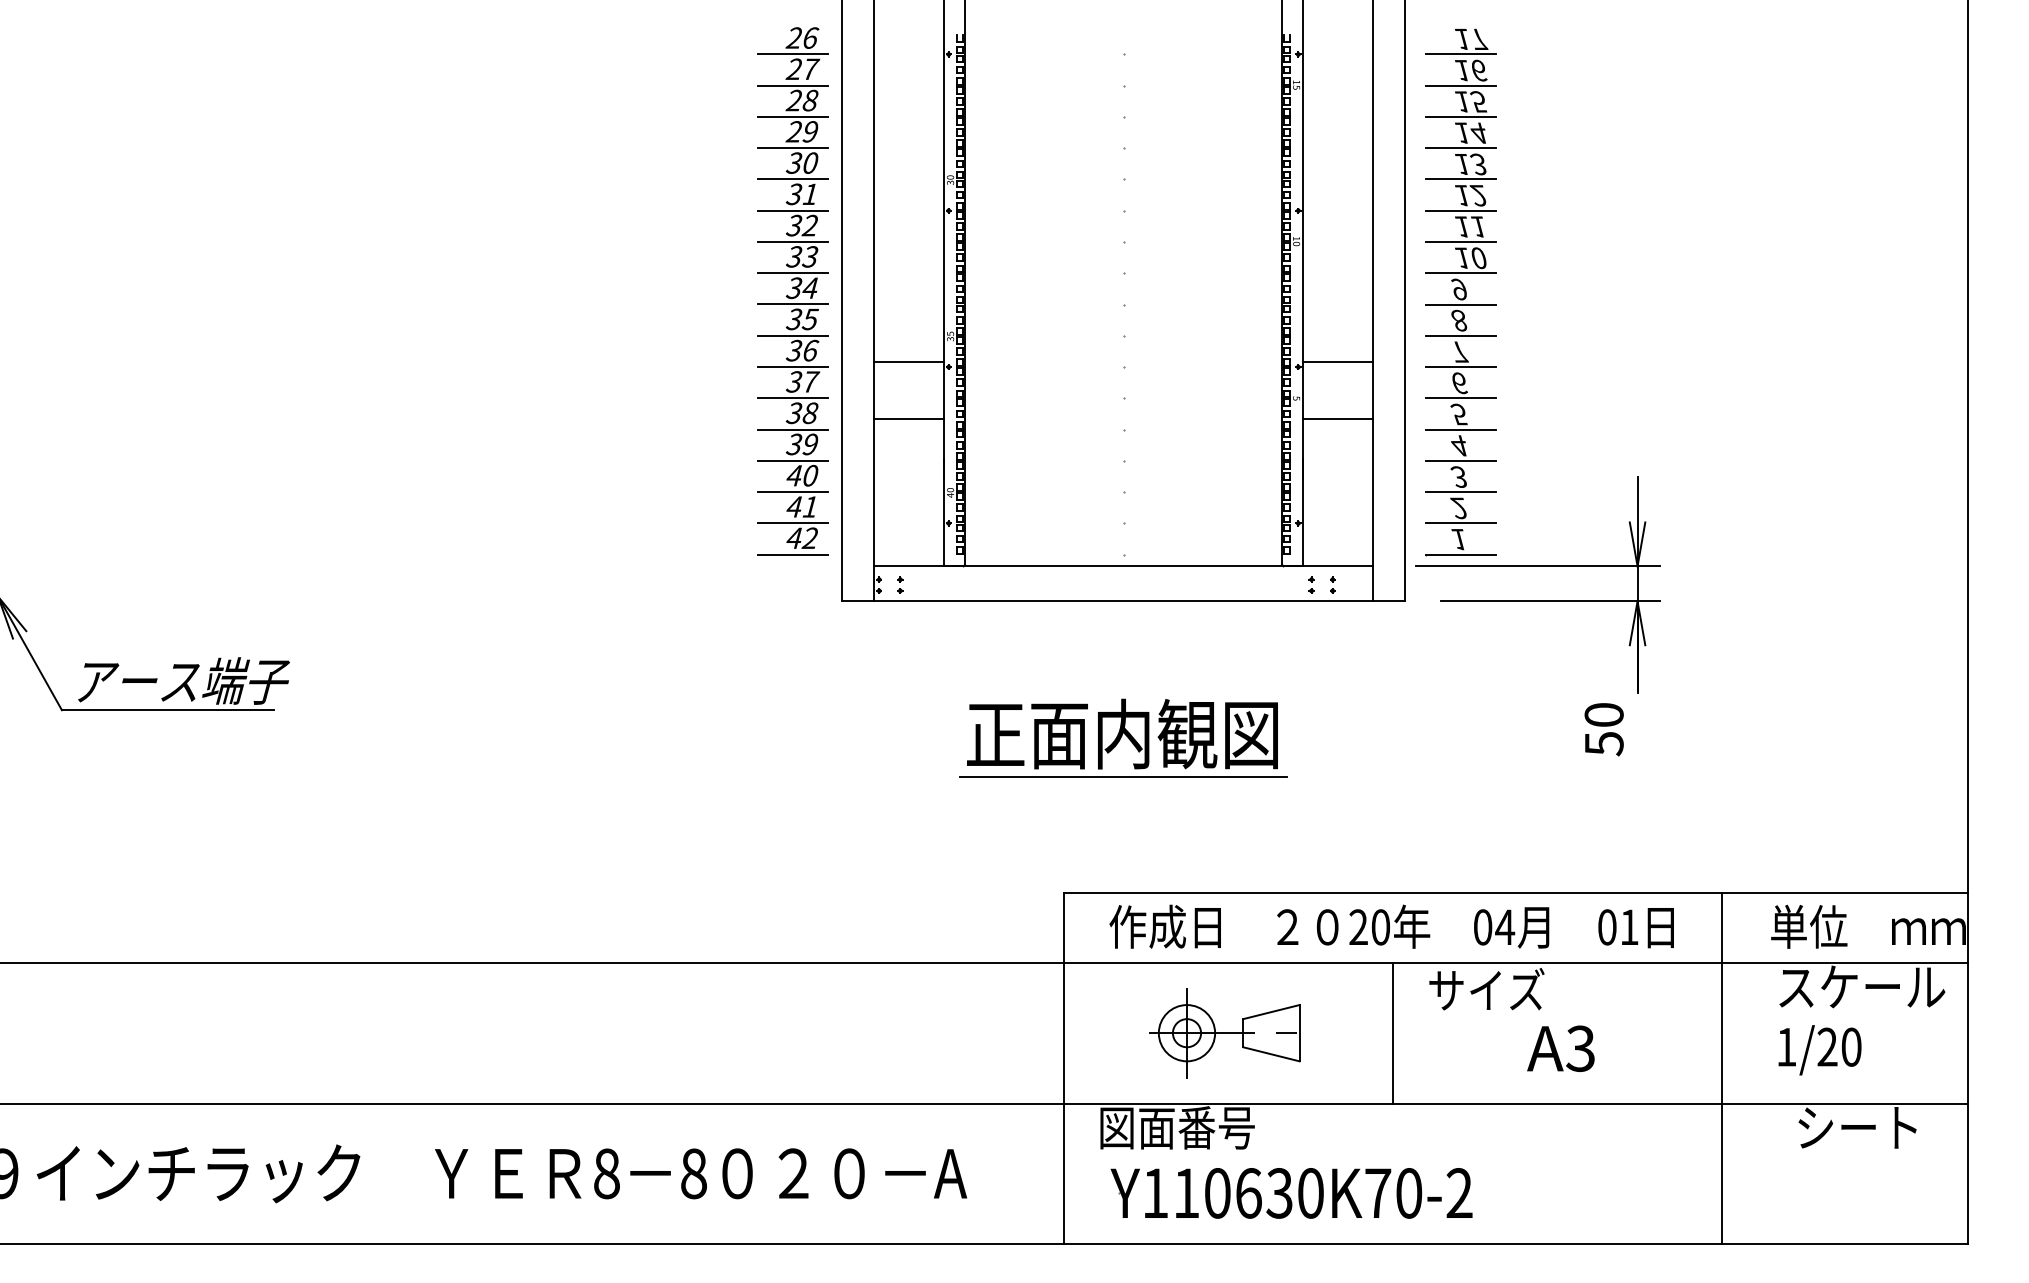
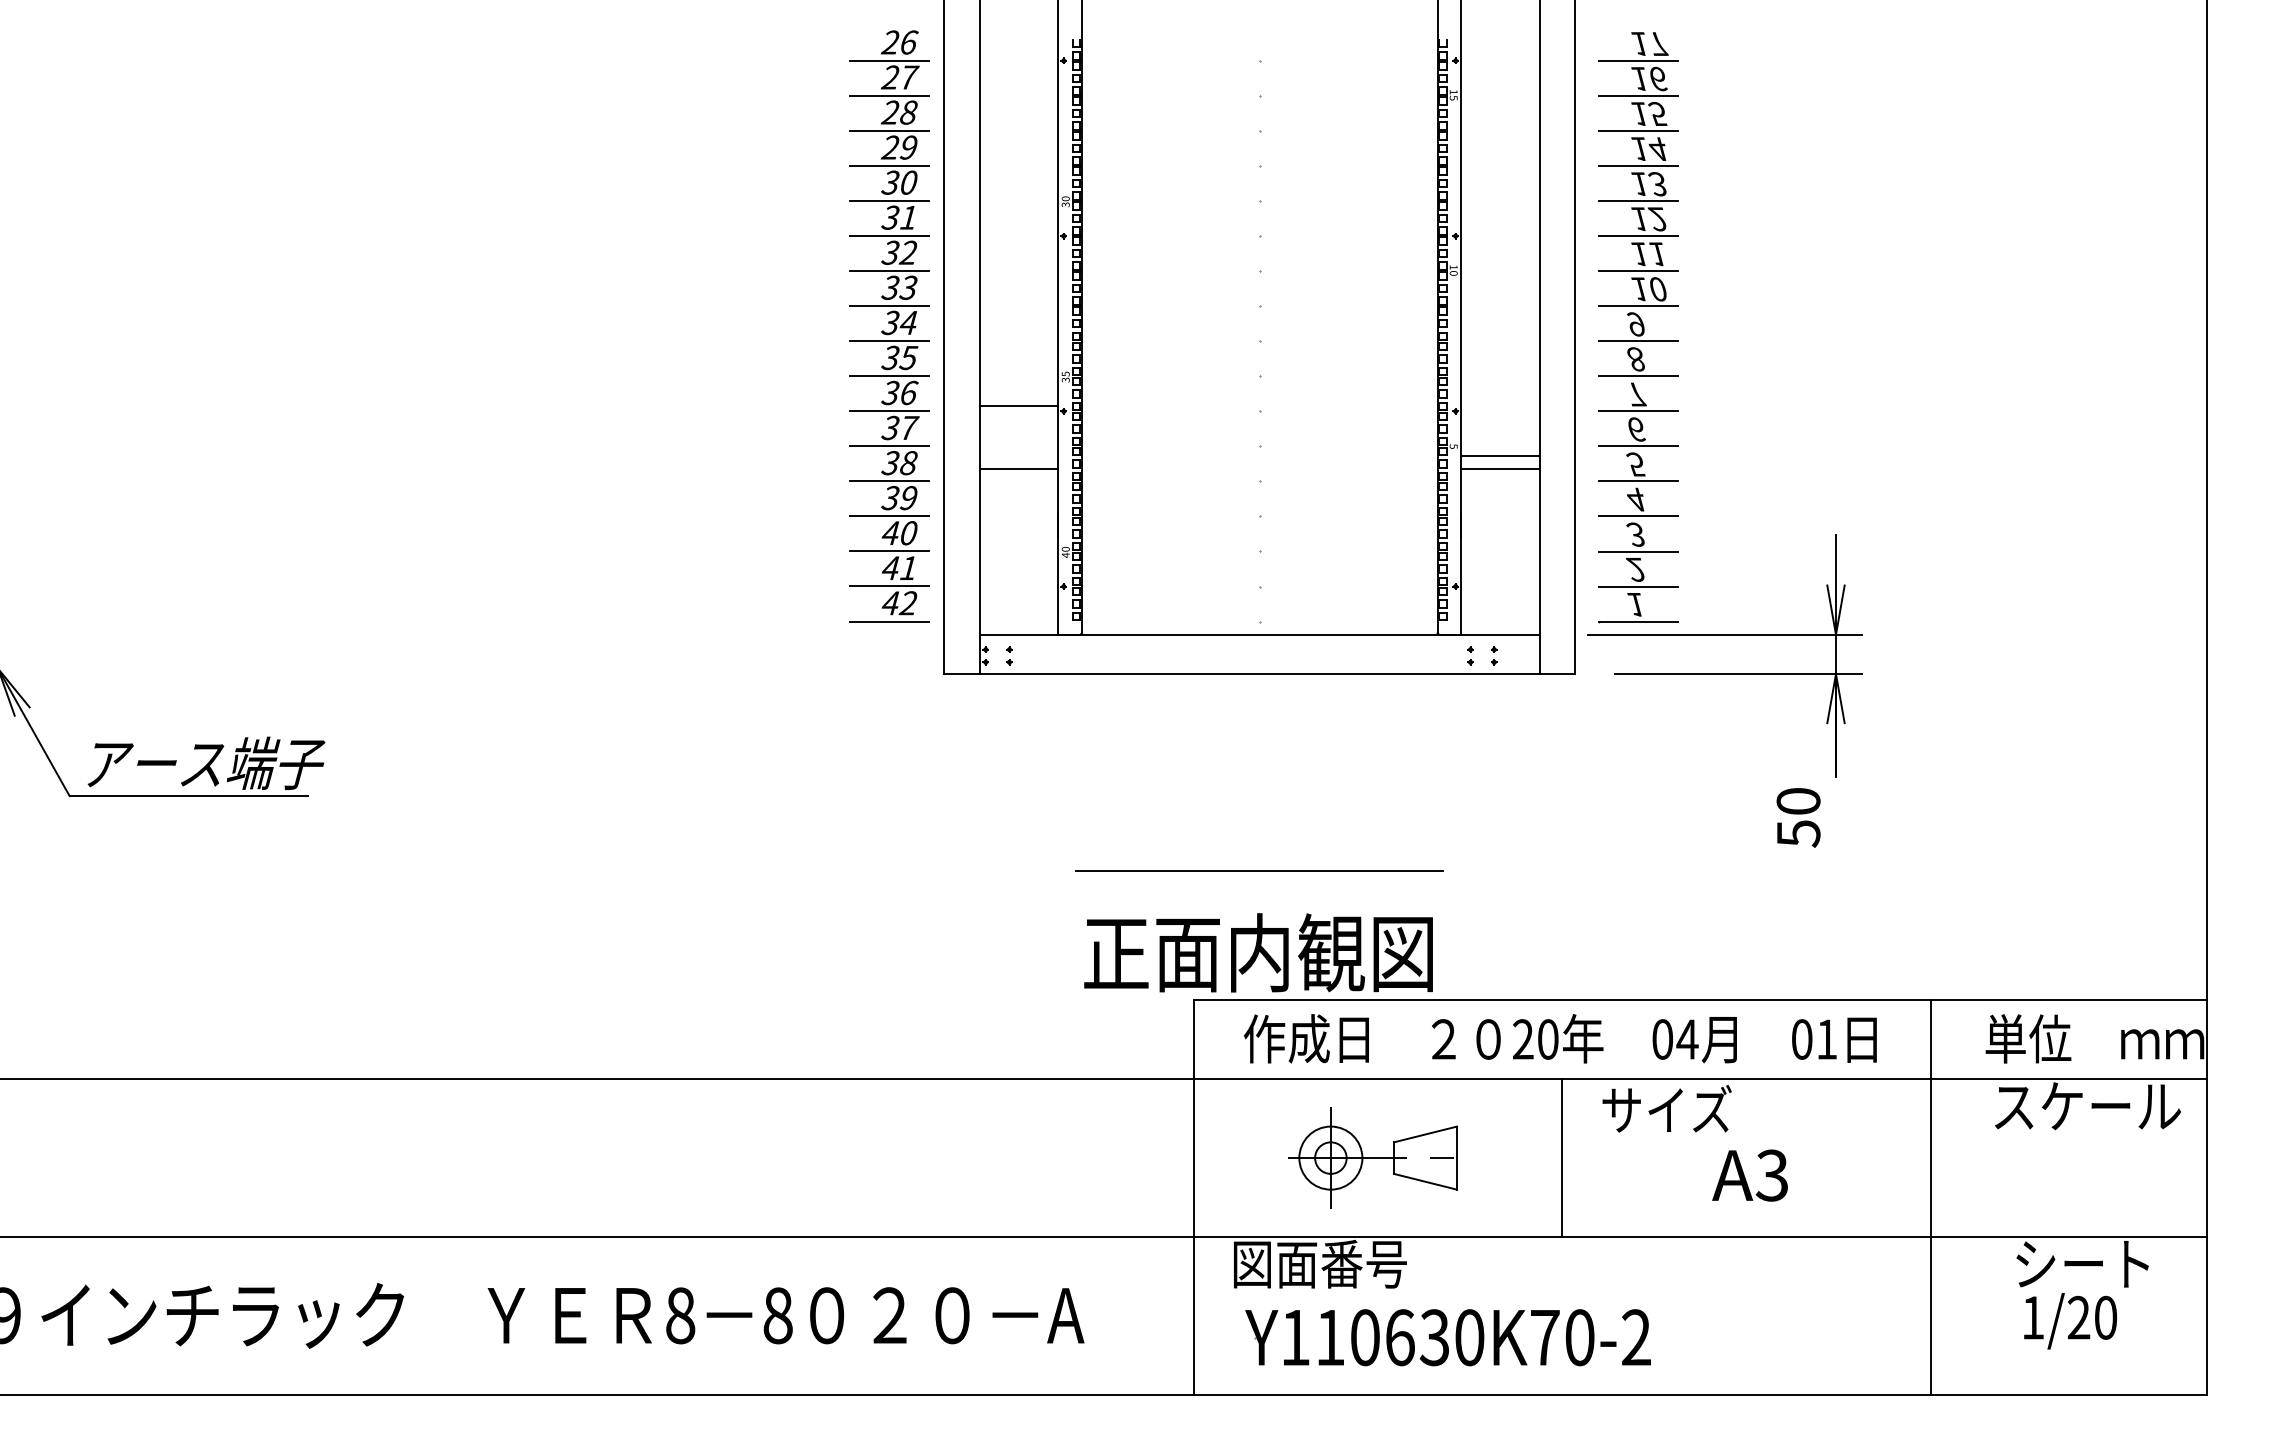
line: (1338, 362) -> (1500, 456), moved
text: (1122, 733) -> (1258, 952), moved
text: (1819, 1050) -> (2070, 1321), moved

